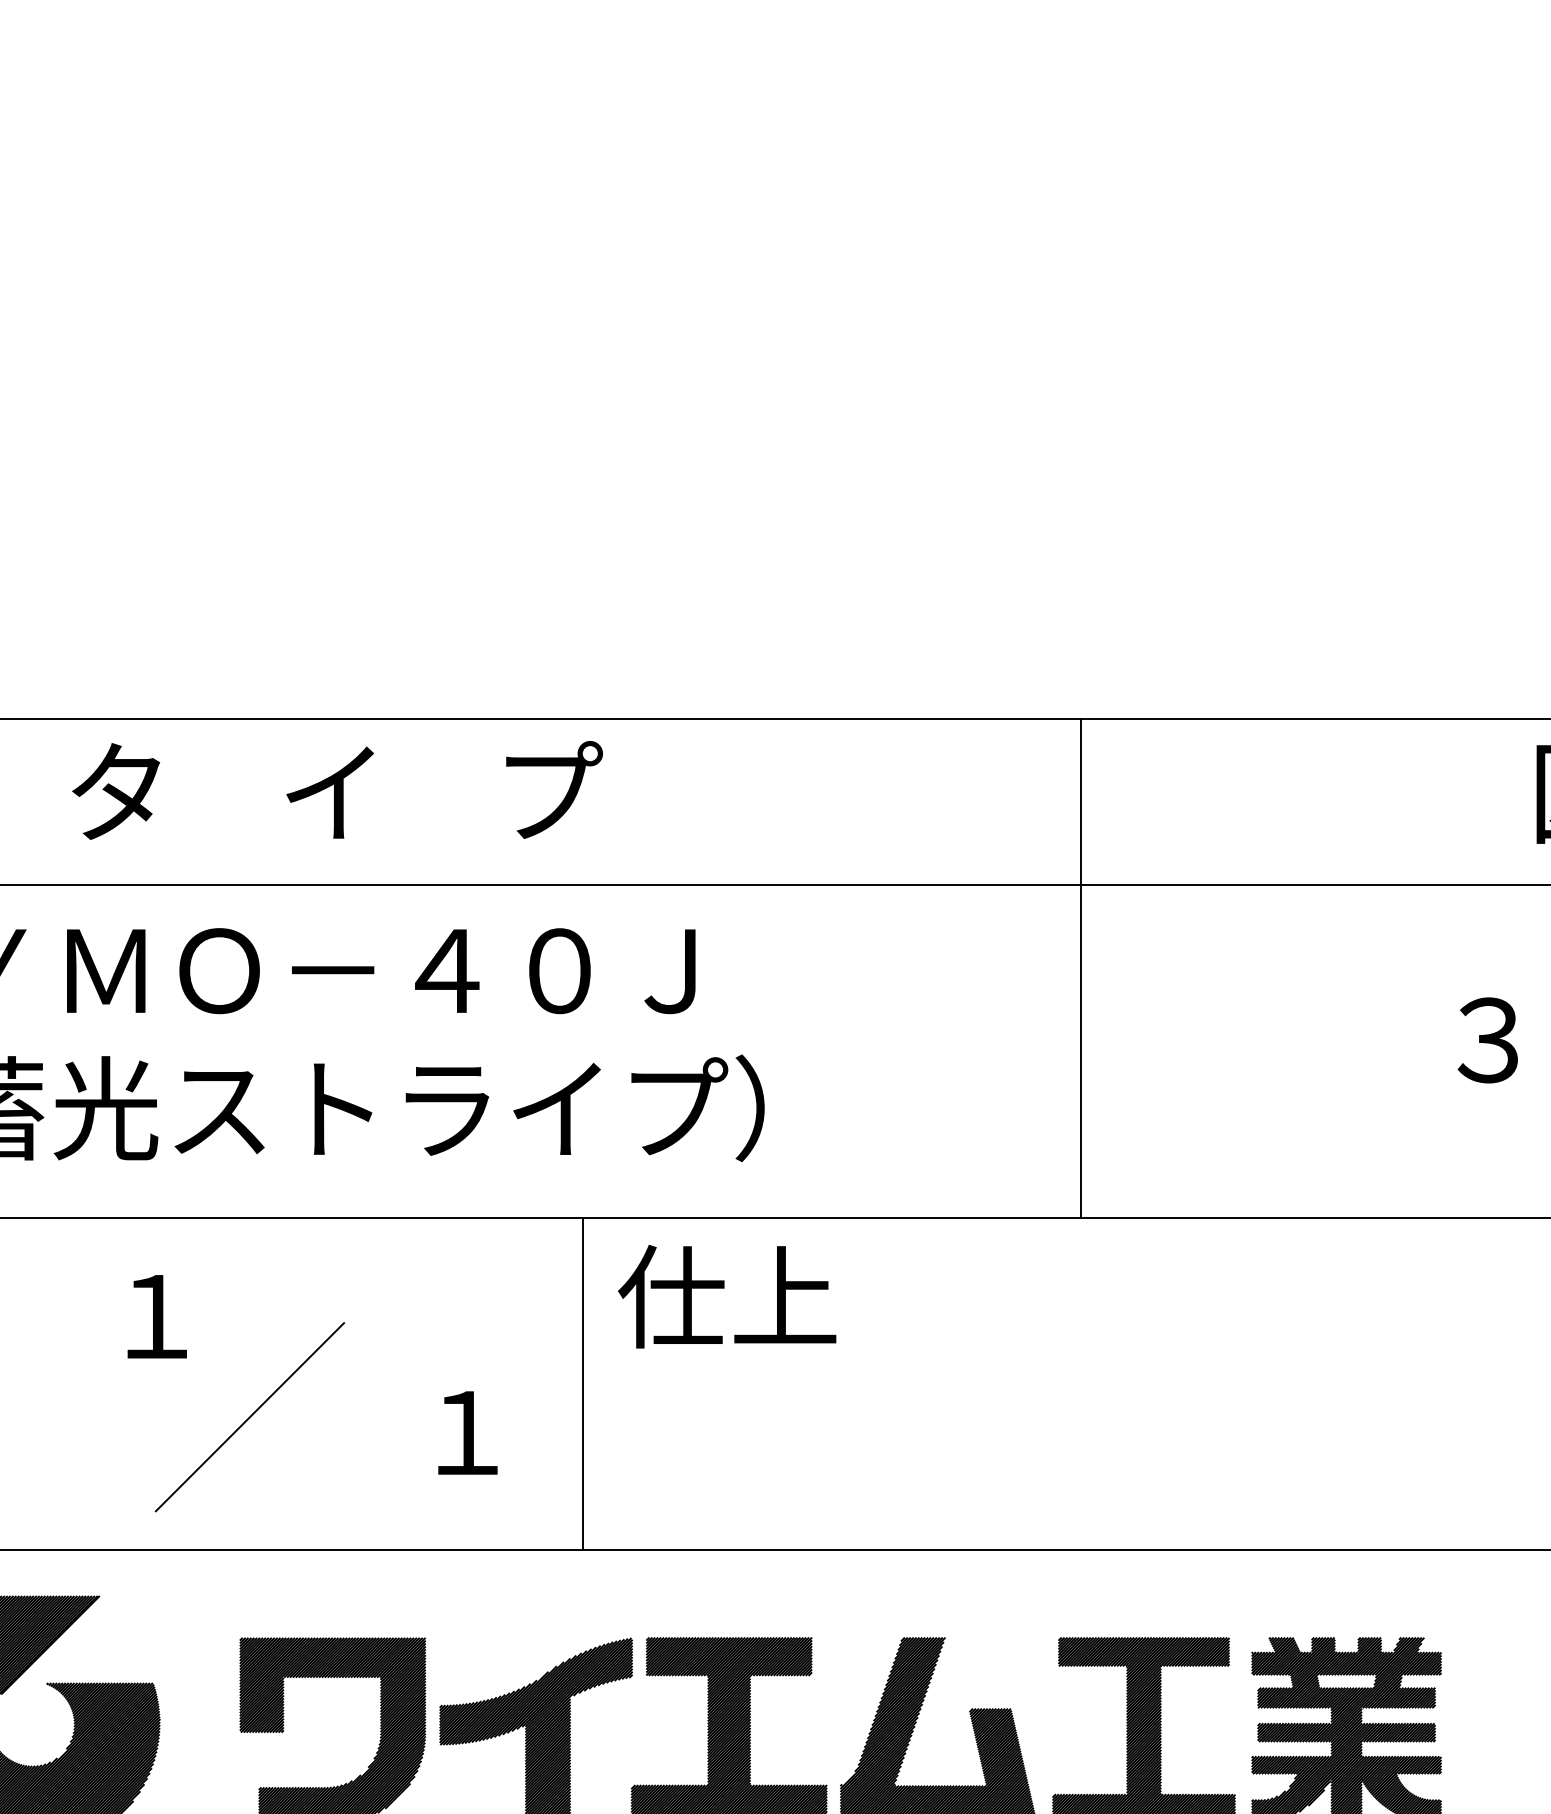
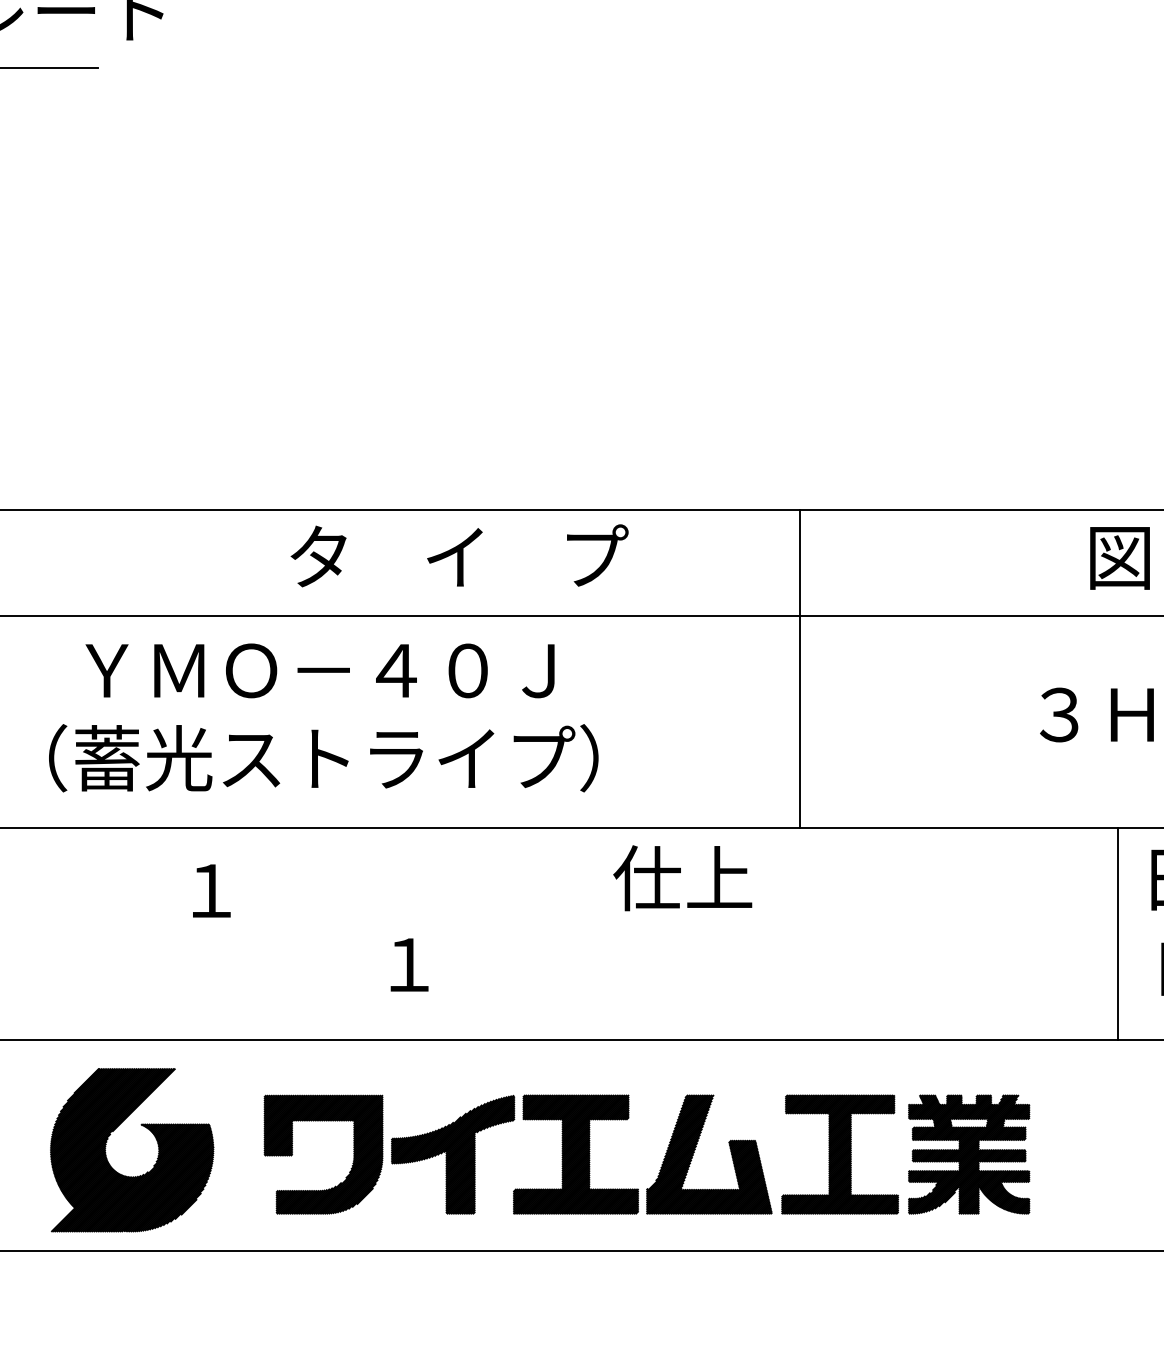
text: (337, 789) -> (459, 555), moved
text: (726, 1297) -> (682, 878), moved
line: (582, 1383) -> (482, 933), removed
line: (249, 1416) -> (270, 954), removed

